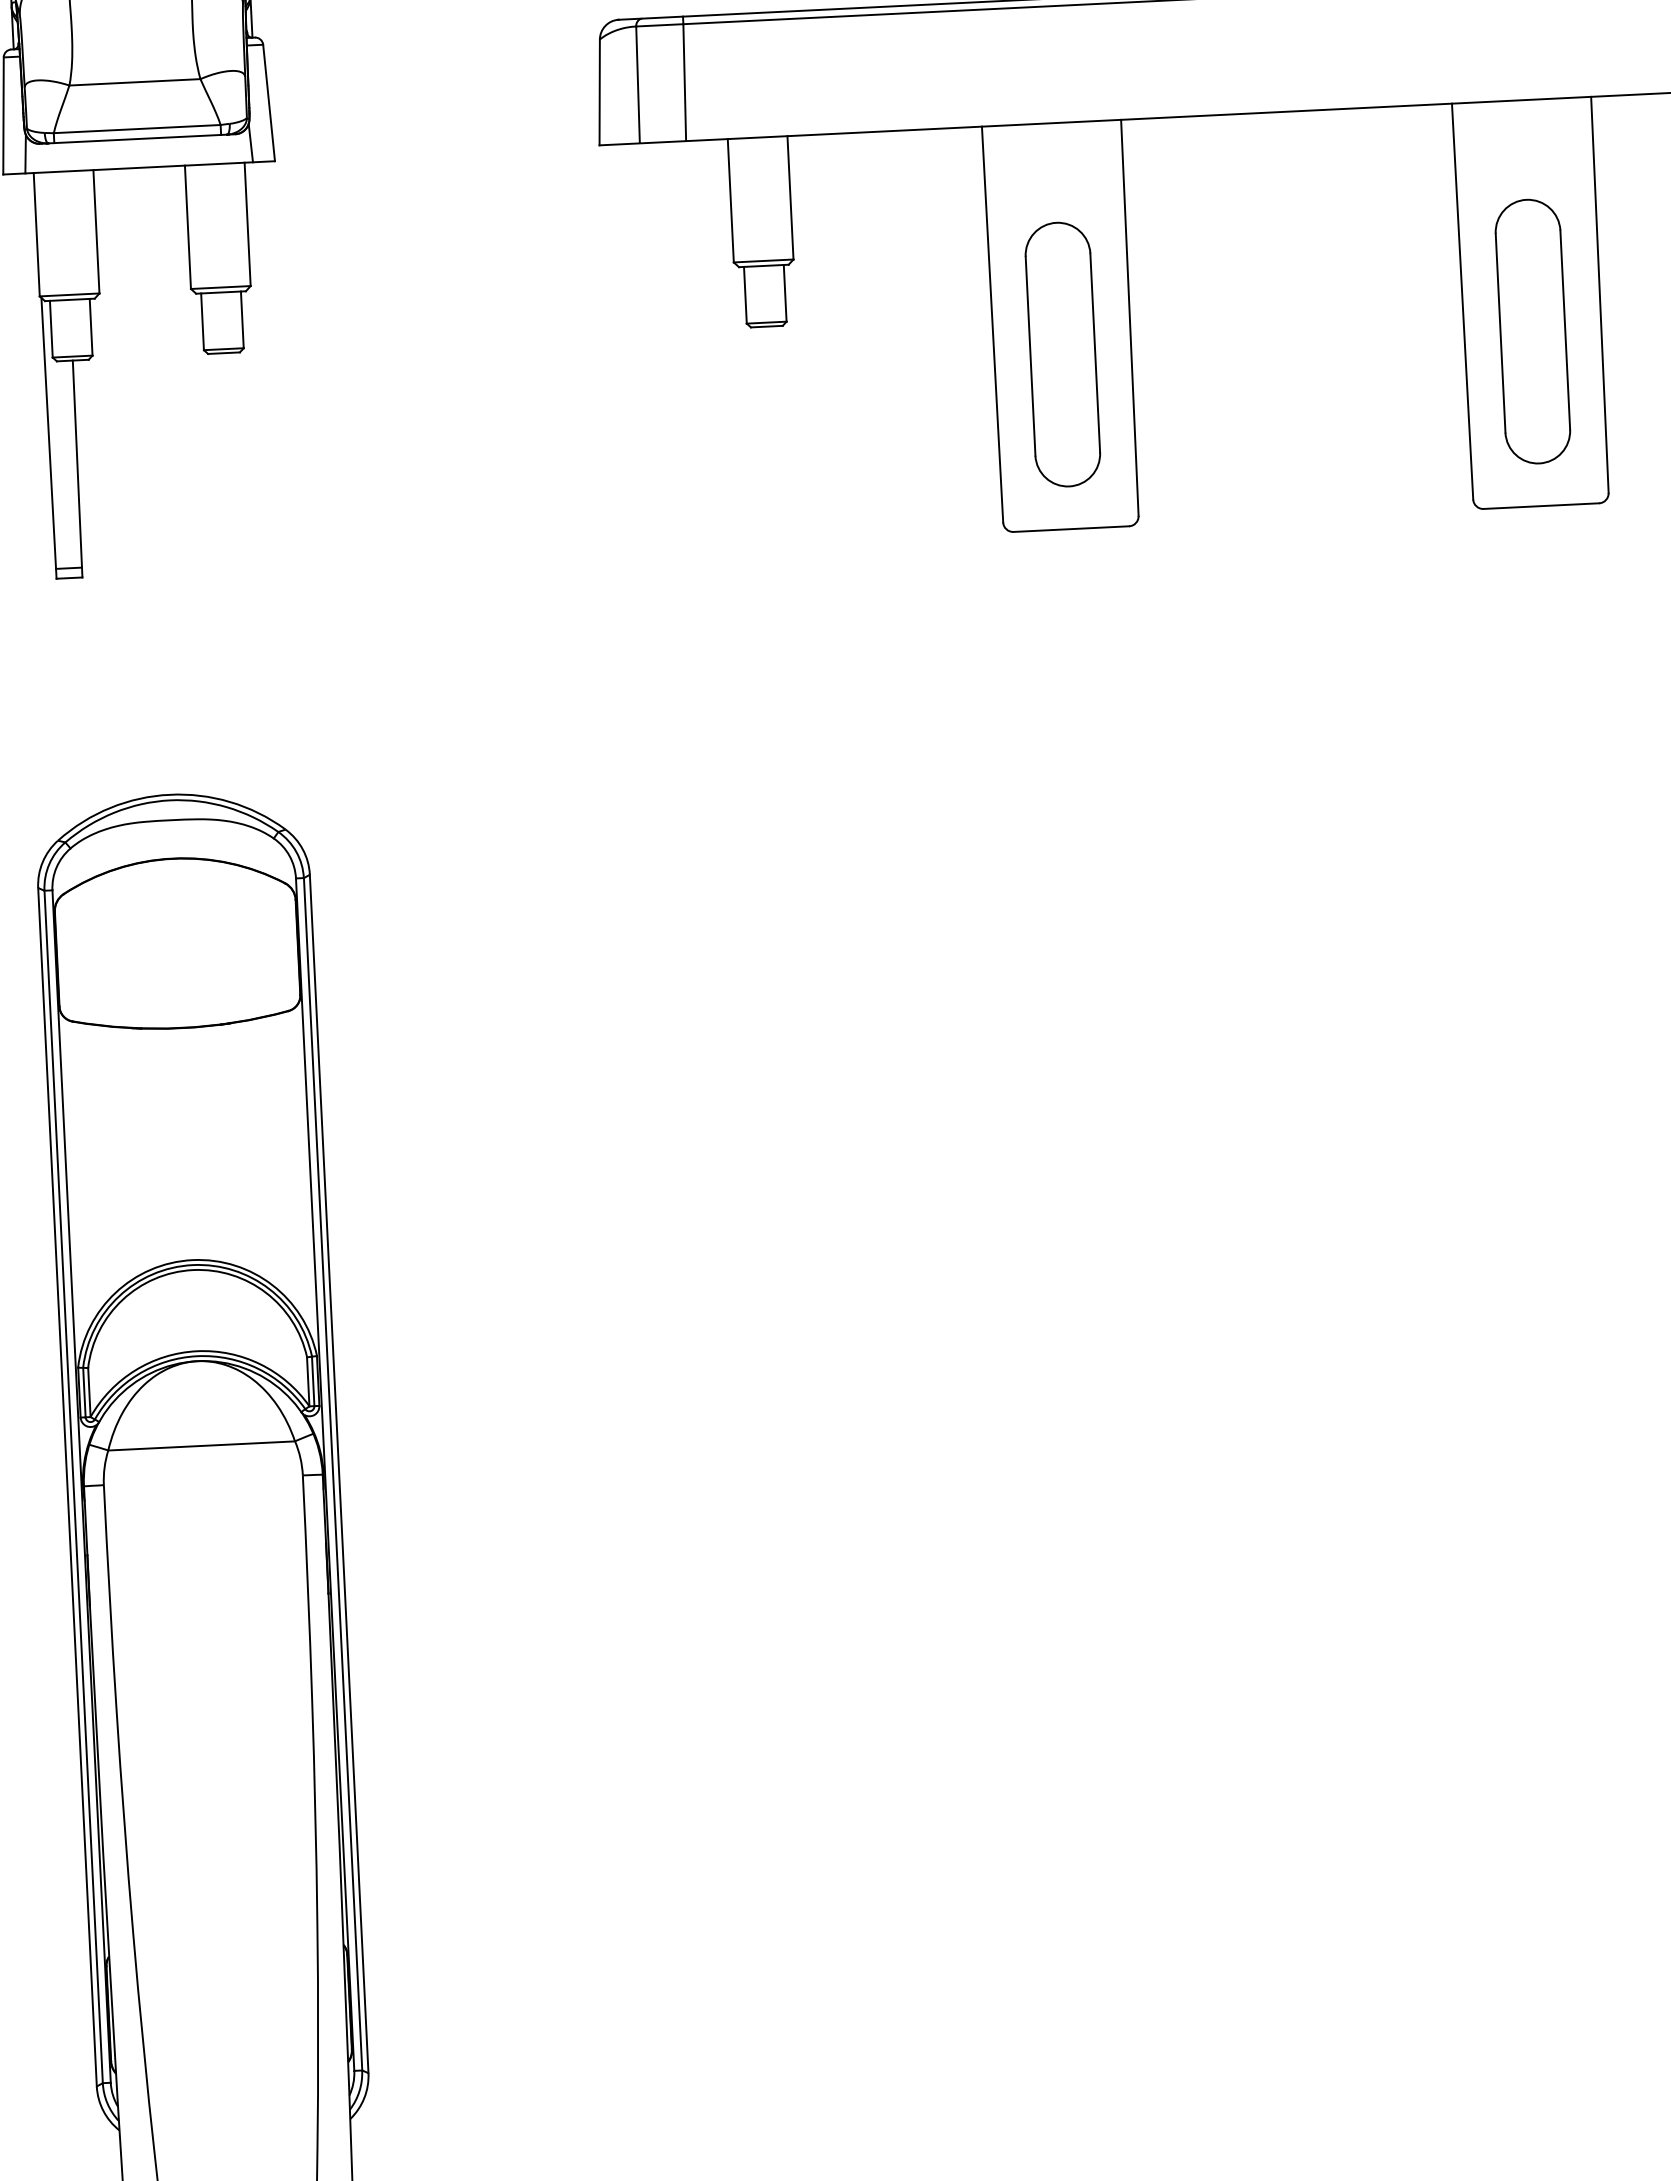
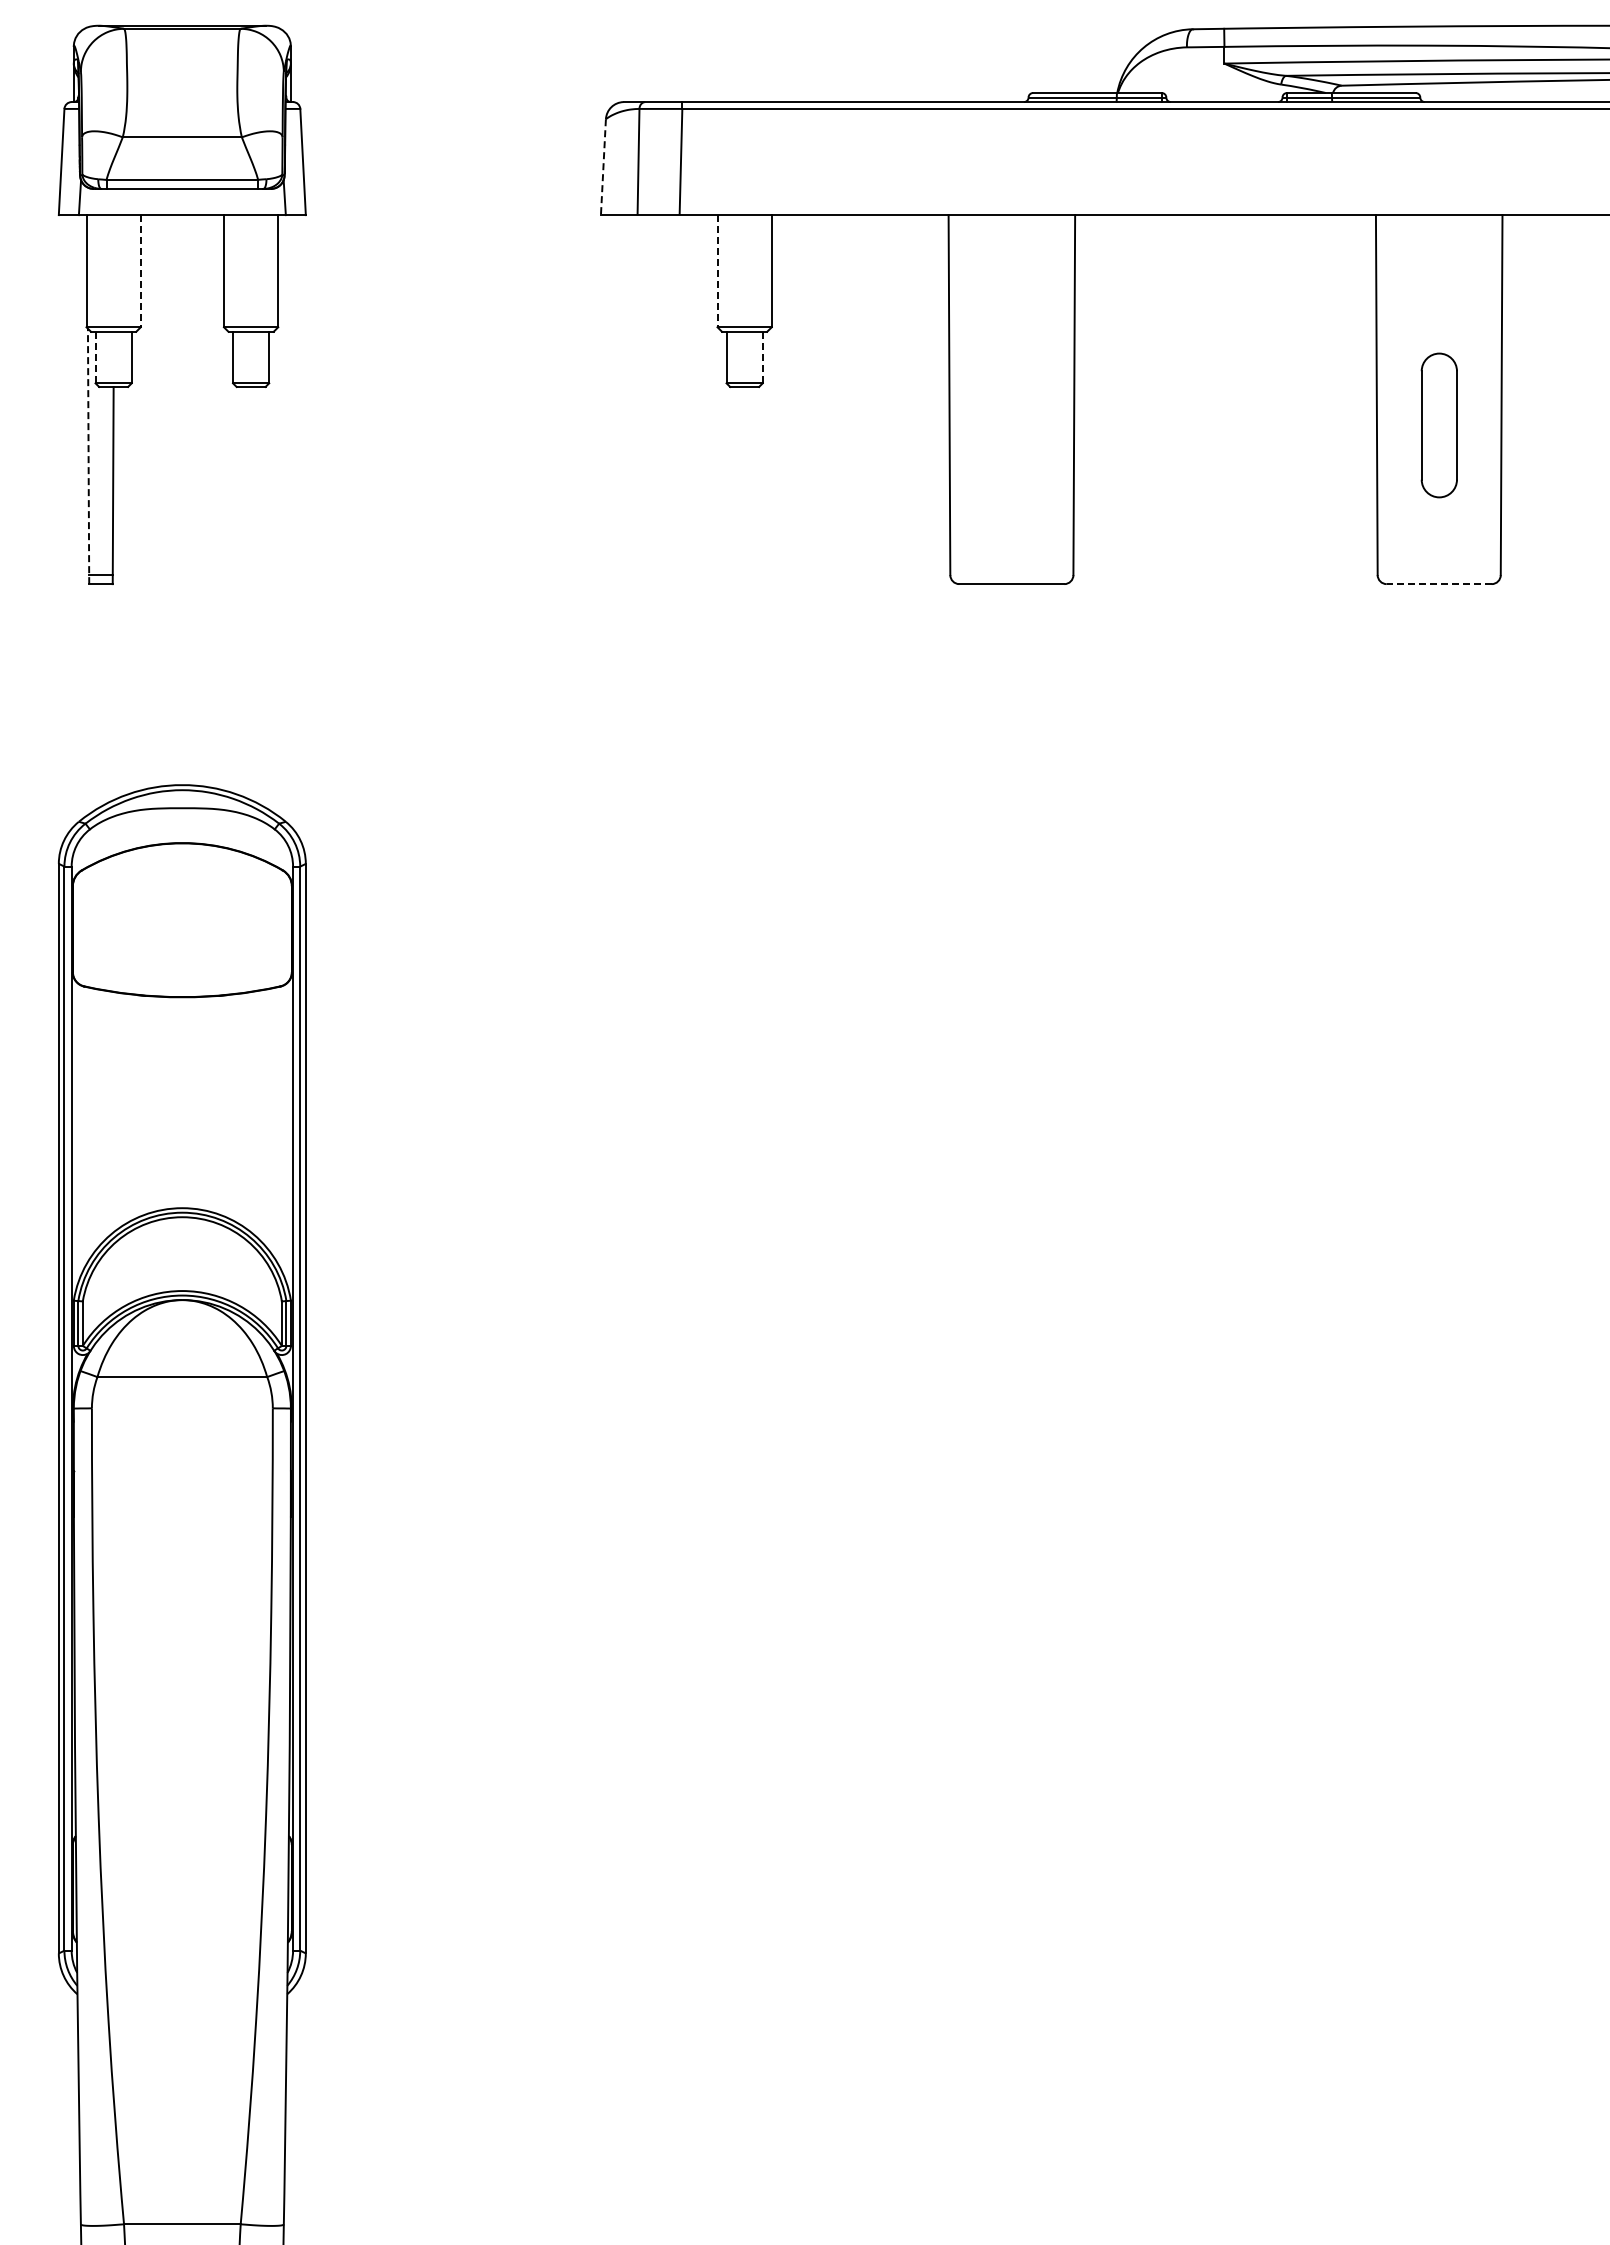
line: (599, 92) -> (603, 167), solid -> dashed
line: (730, 201) -> (717, 271), solid -> dashed
line: (96, 232) -> (140, 271), solid -> dashed
line: (784, 293) -> (762, 357), solid -> dashed
line: (51, 329) -> (95, 357), solid -> dashed
part: (1533, 331) -> (1439, 425), size x0.6
part: (1062, 354) -> (1011, 425), removed
line: (48, 438) -> (88, 456), solid -> dashed
line: (1541, 506) -> (1439, 584), solid -> dashed

